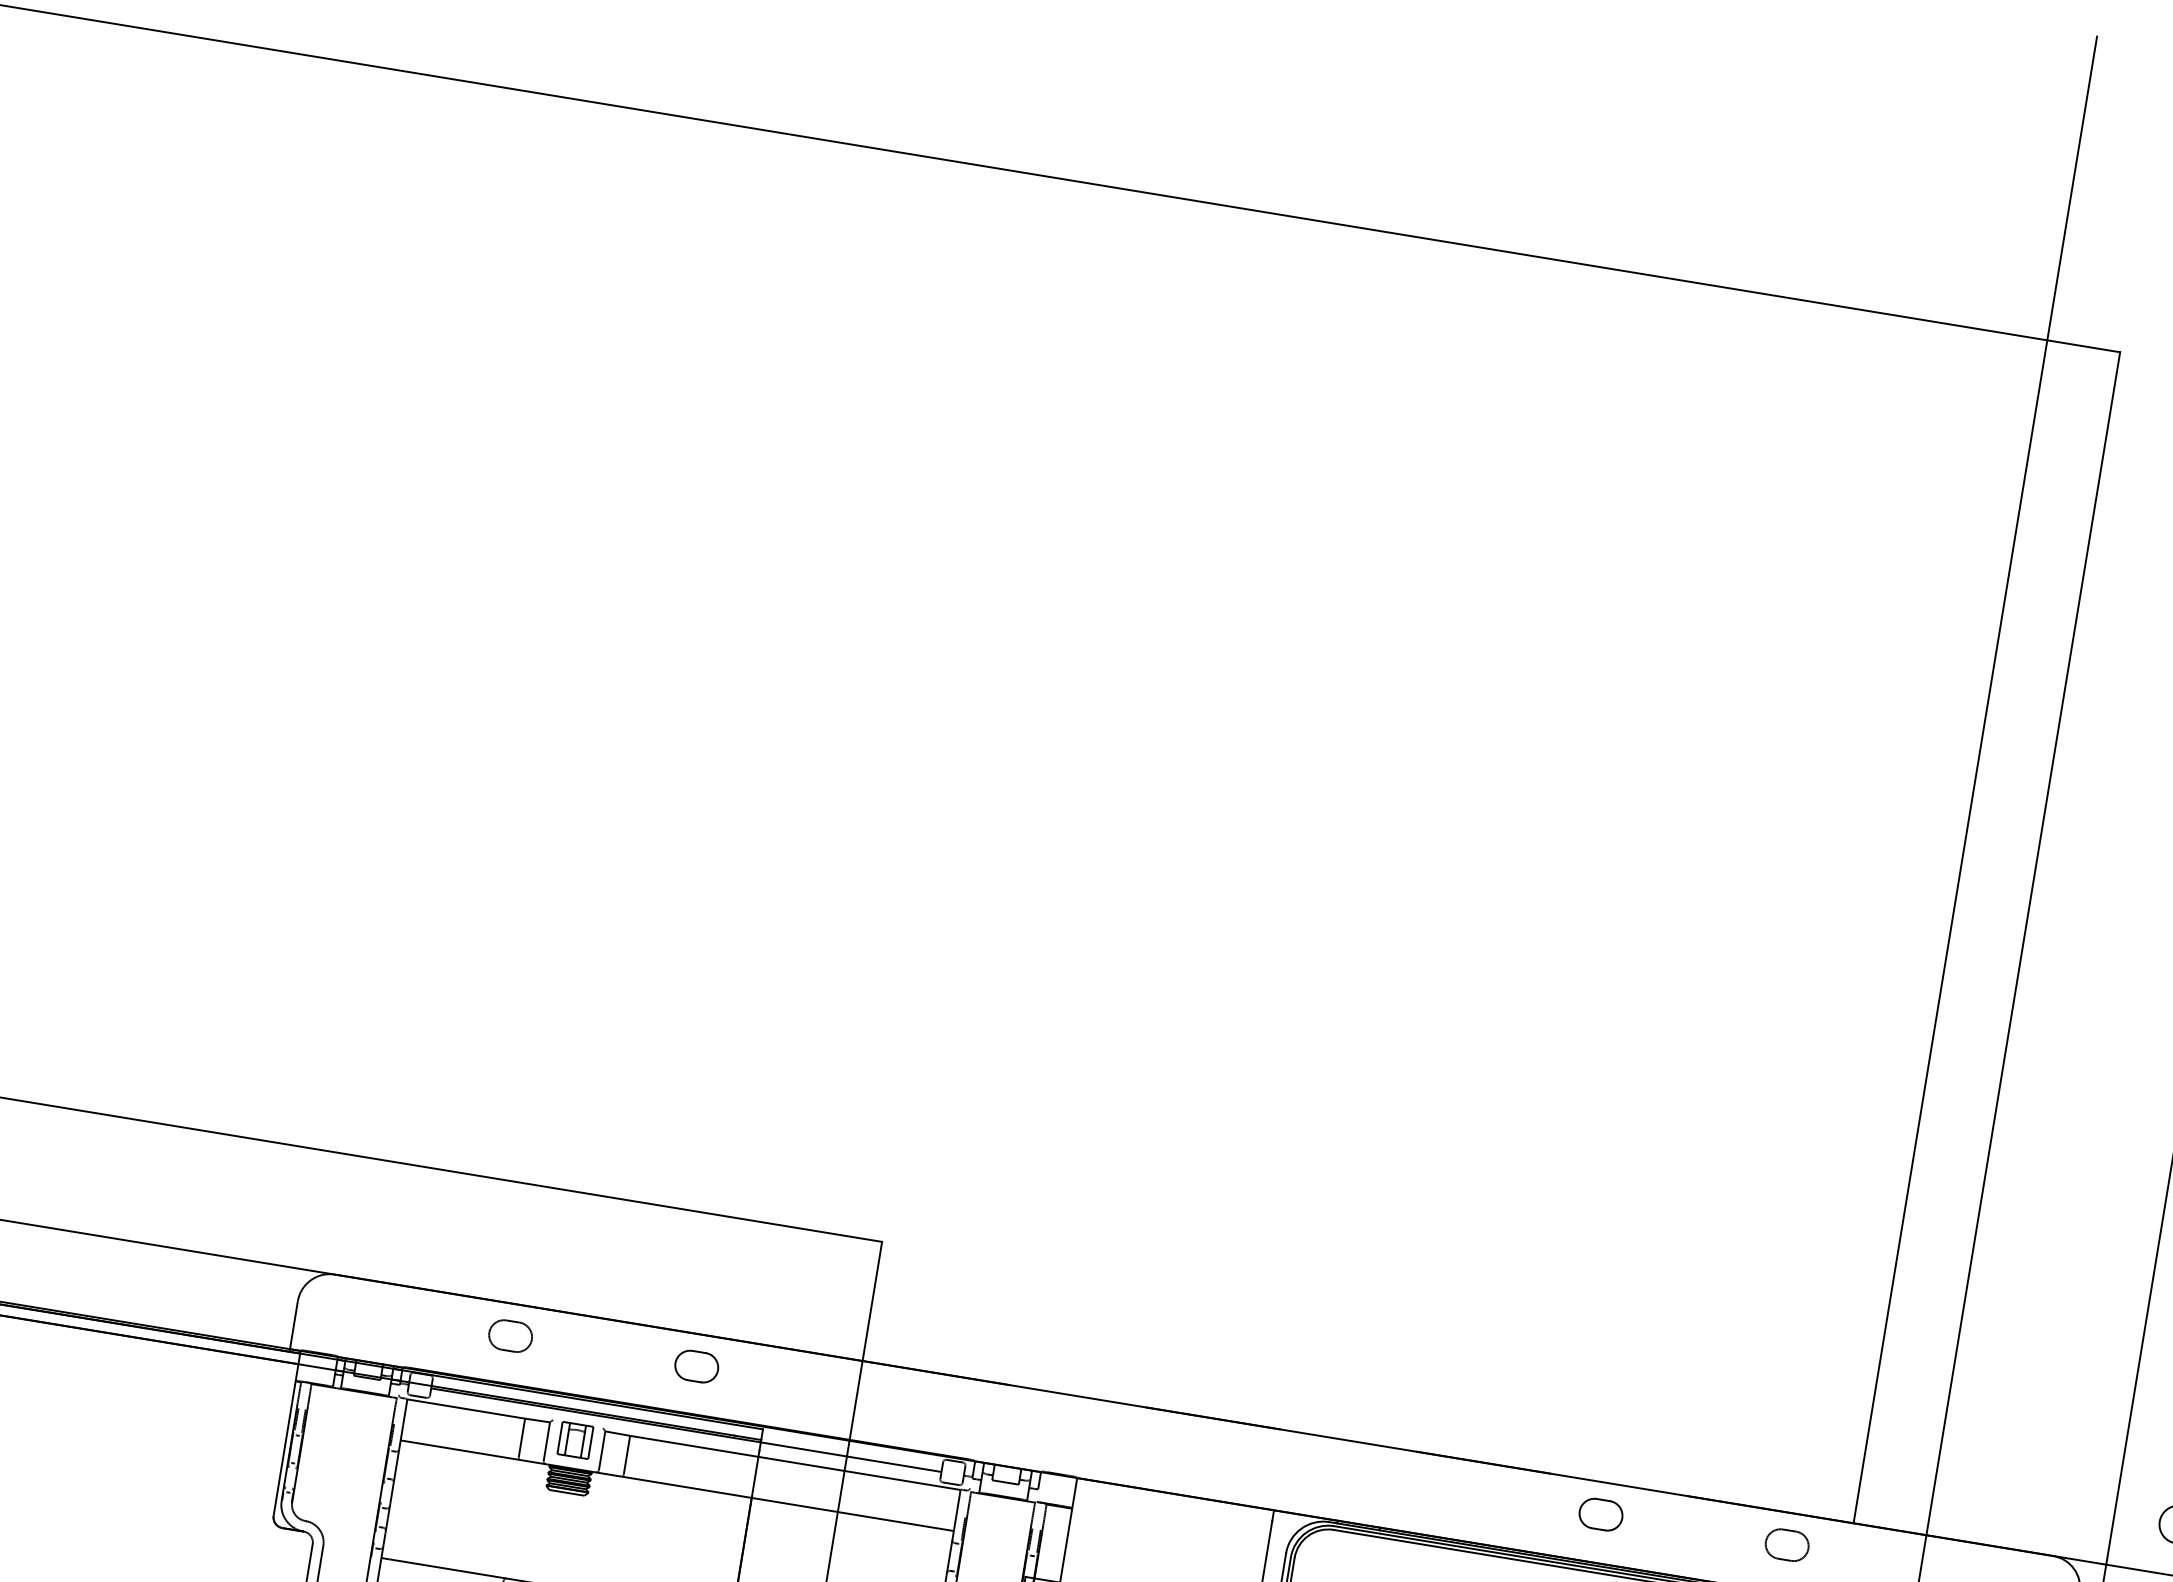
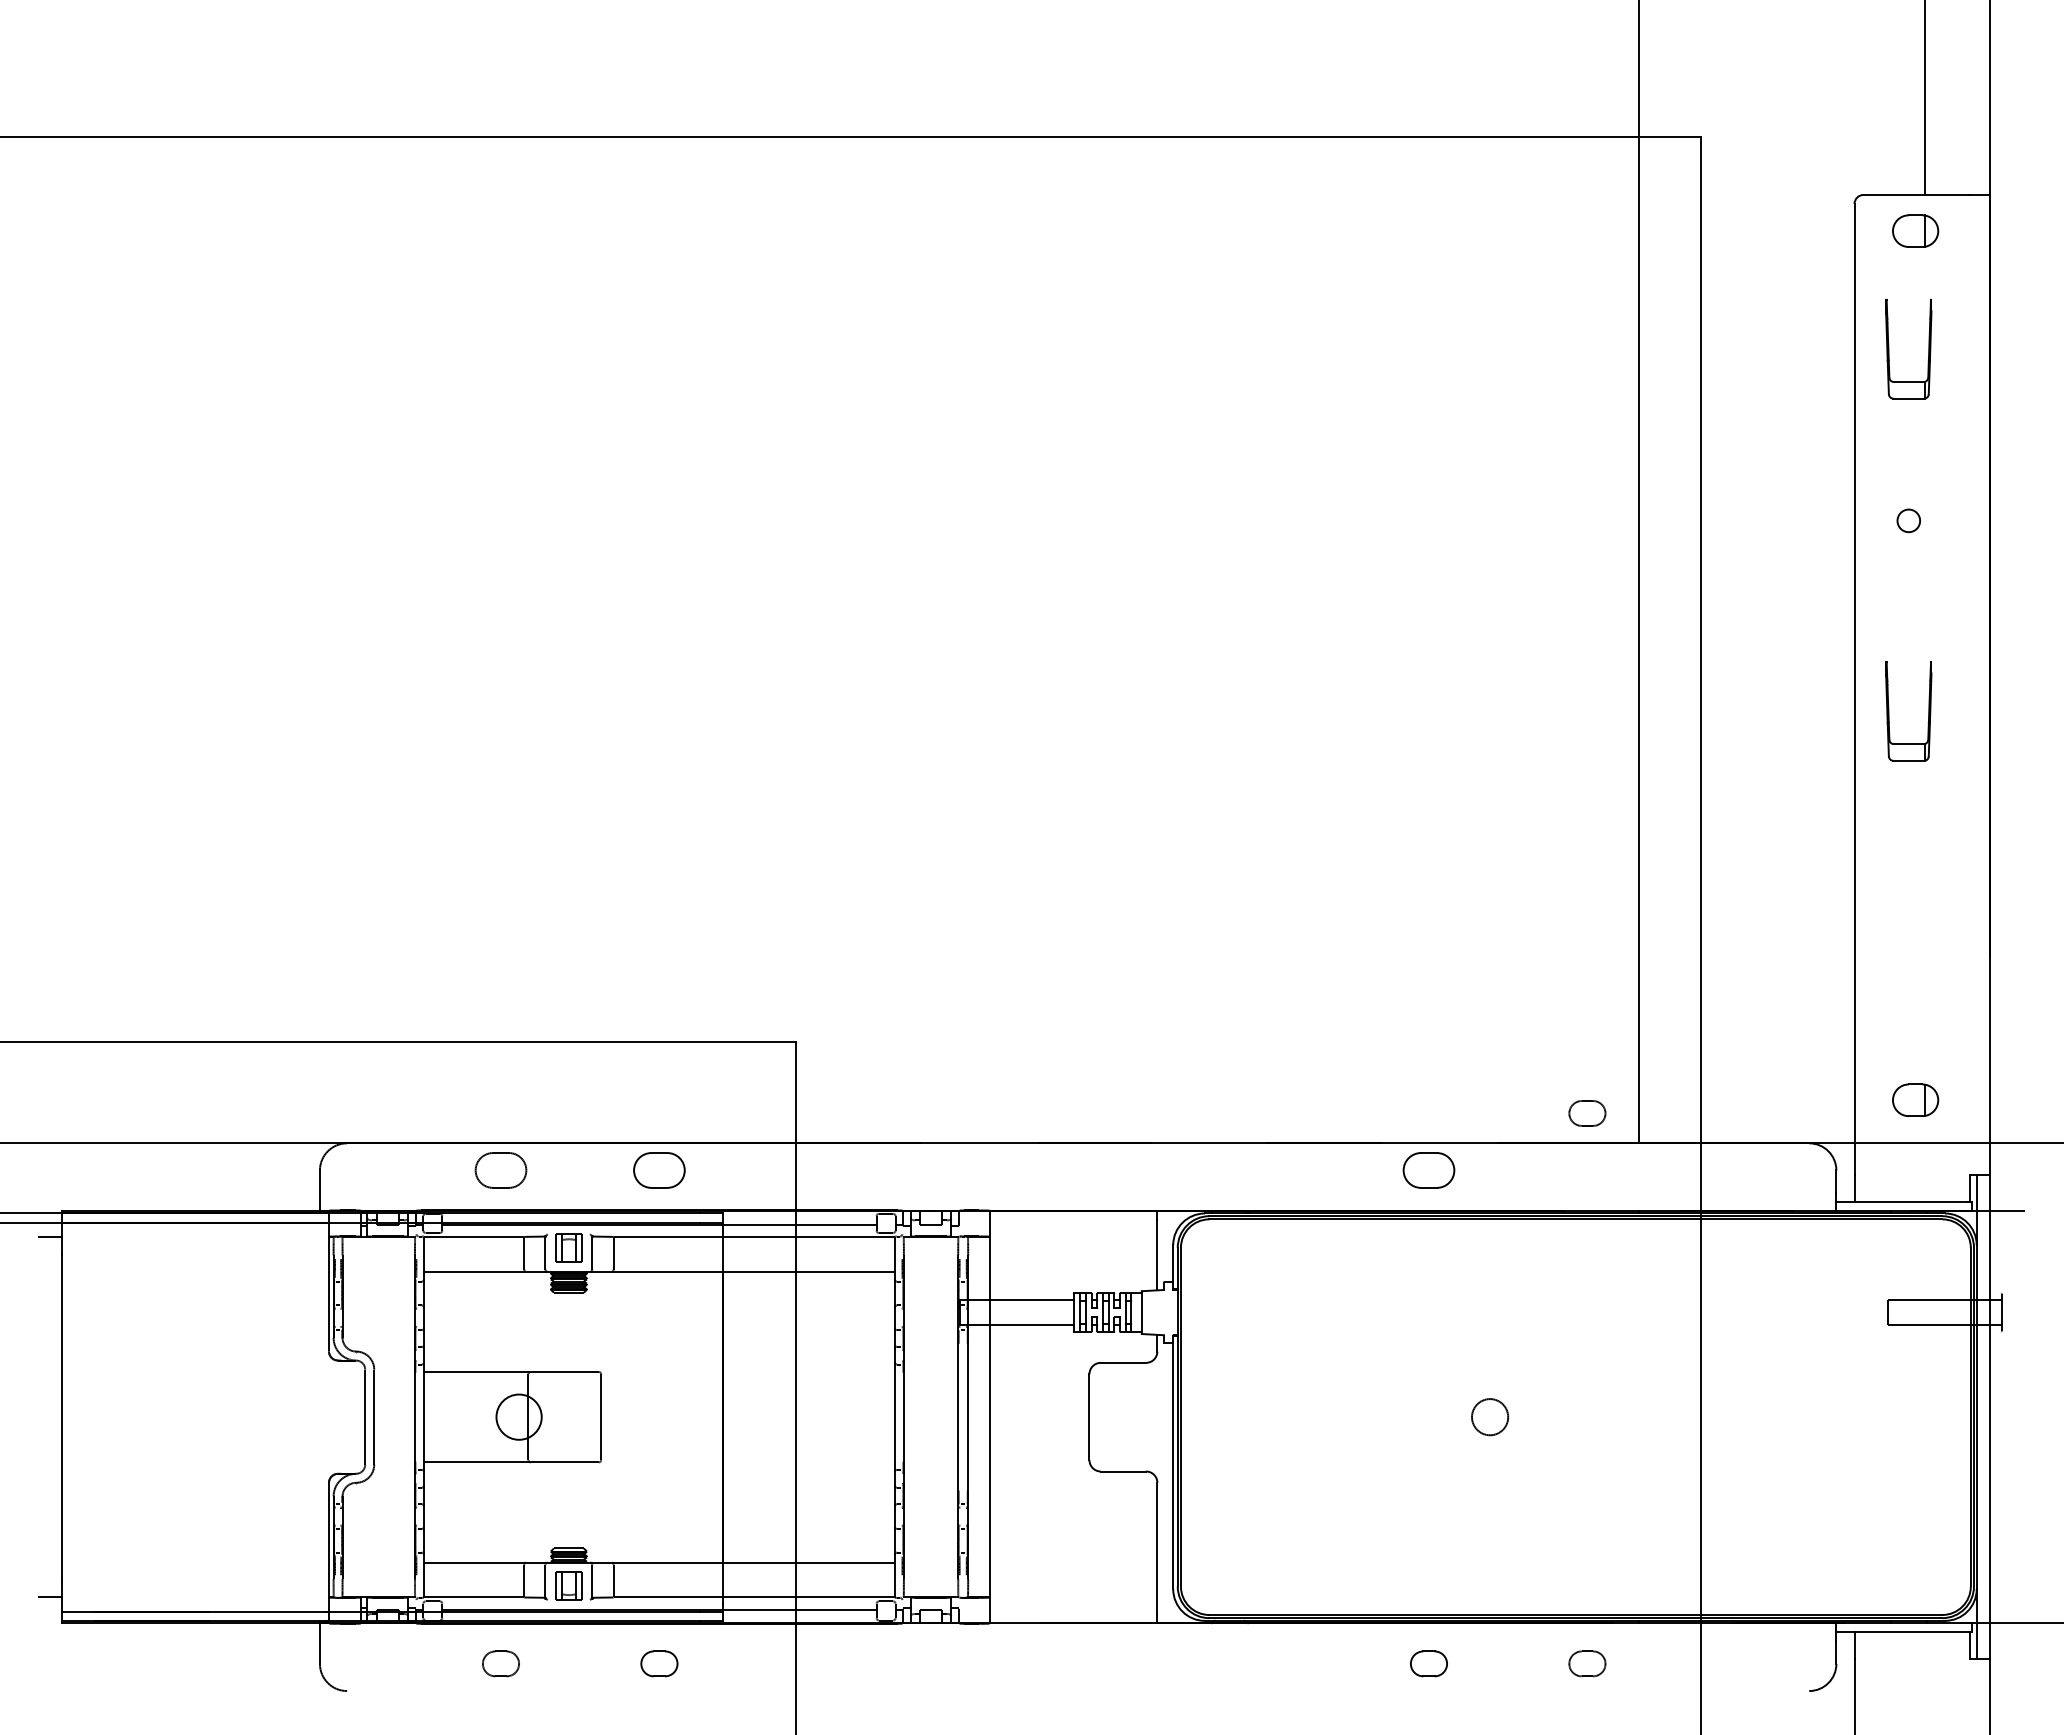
part: (510, 1336) -> (500, 1170), size x1.4
part: (696, 1366) -> (659, 1170), size x1.4
part: (1600, 1514) -> (1428, 1170), size x1.4
part: (1787, 1545) -> (1587, 1113), moved

